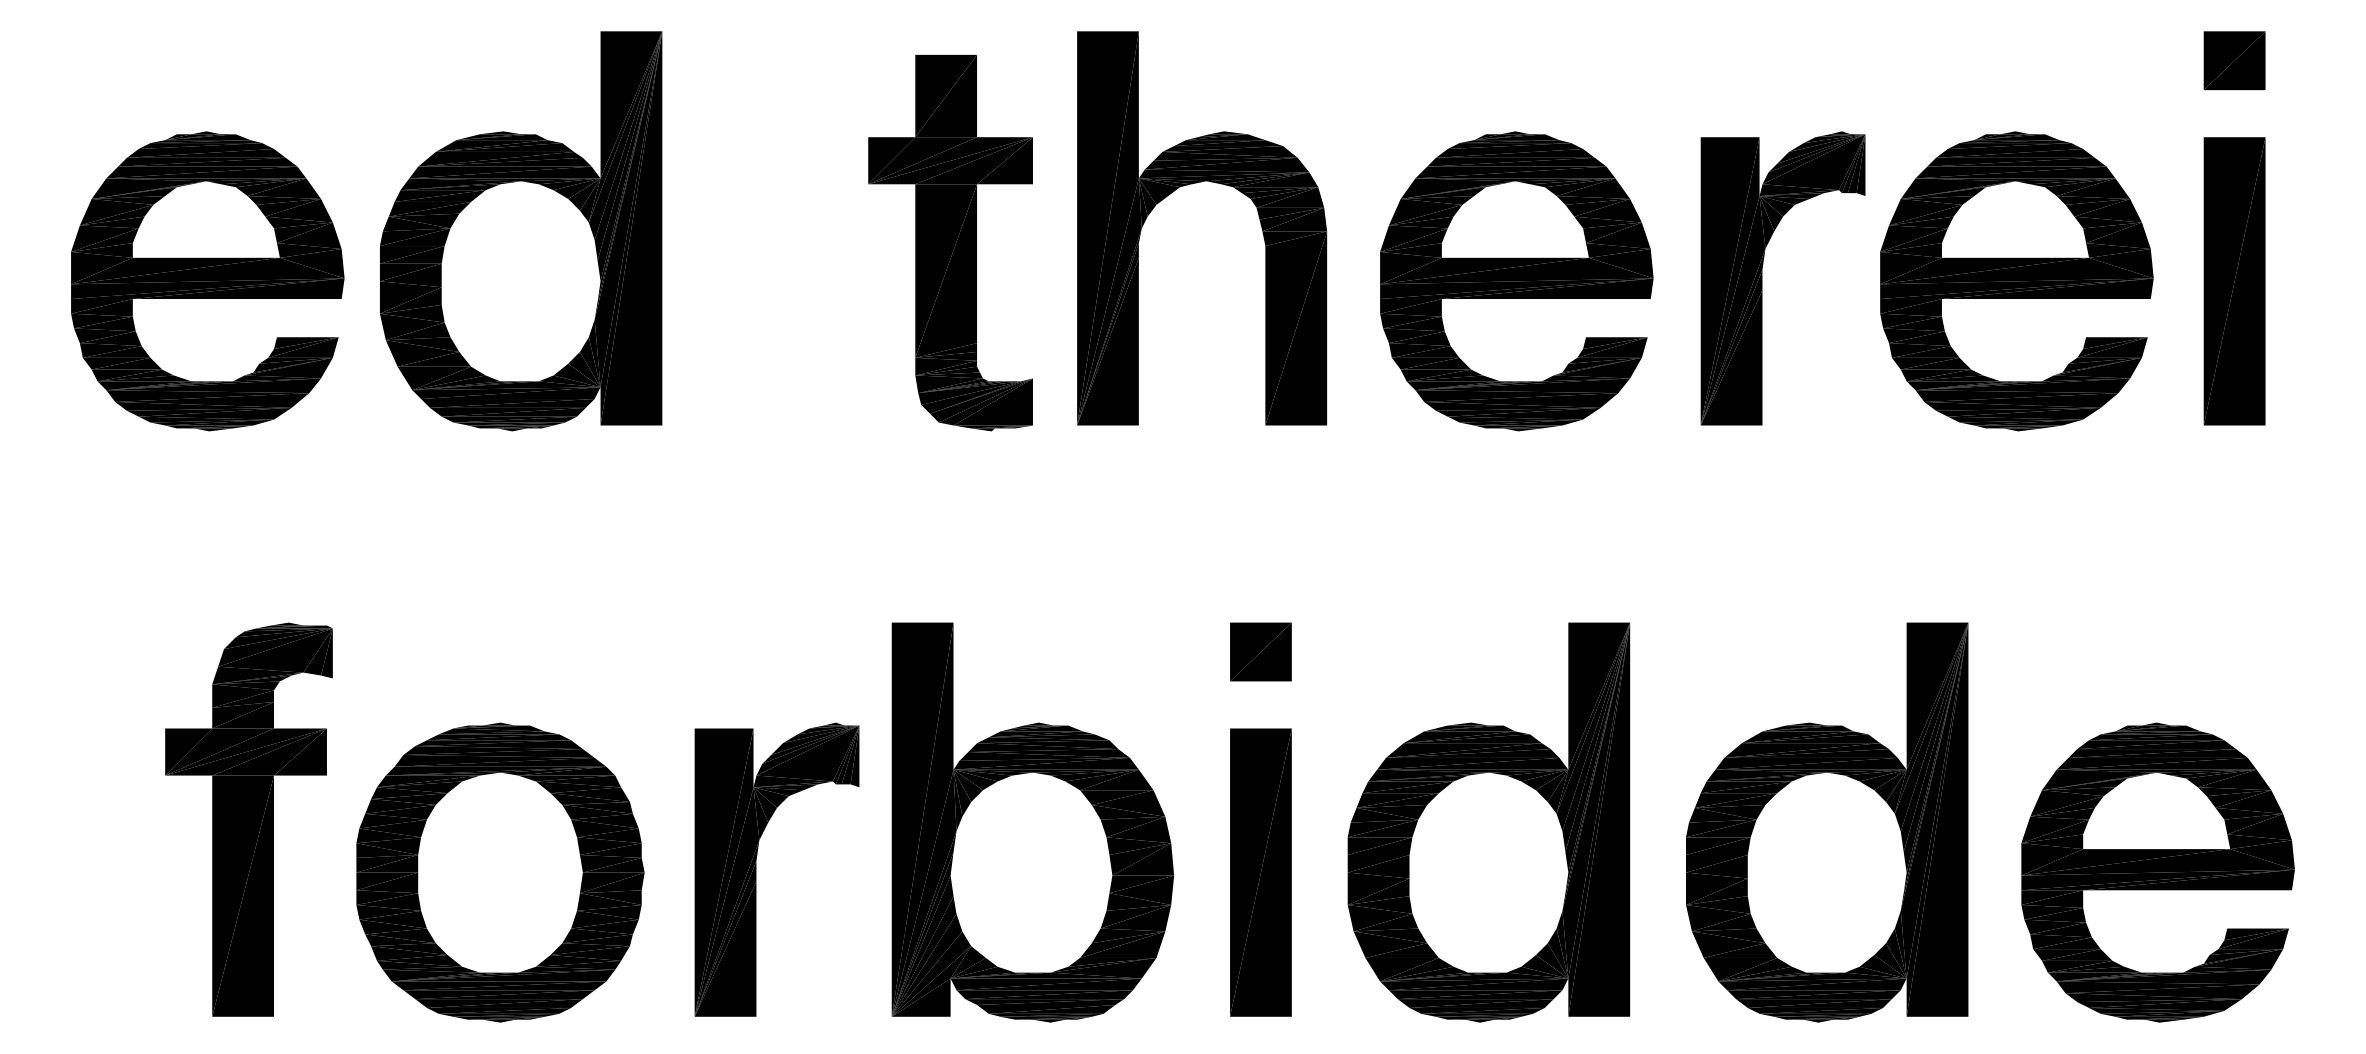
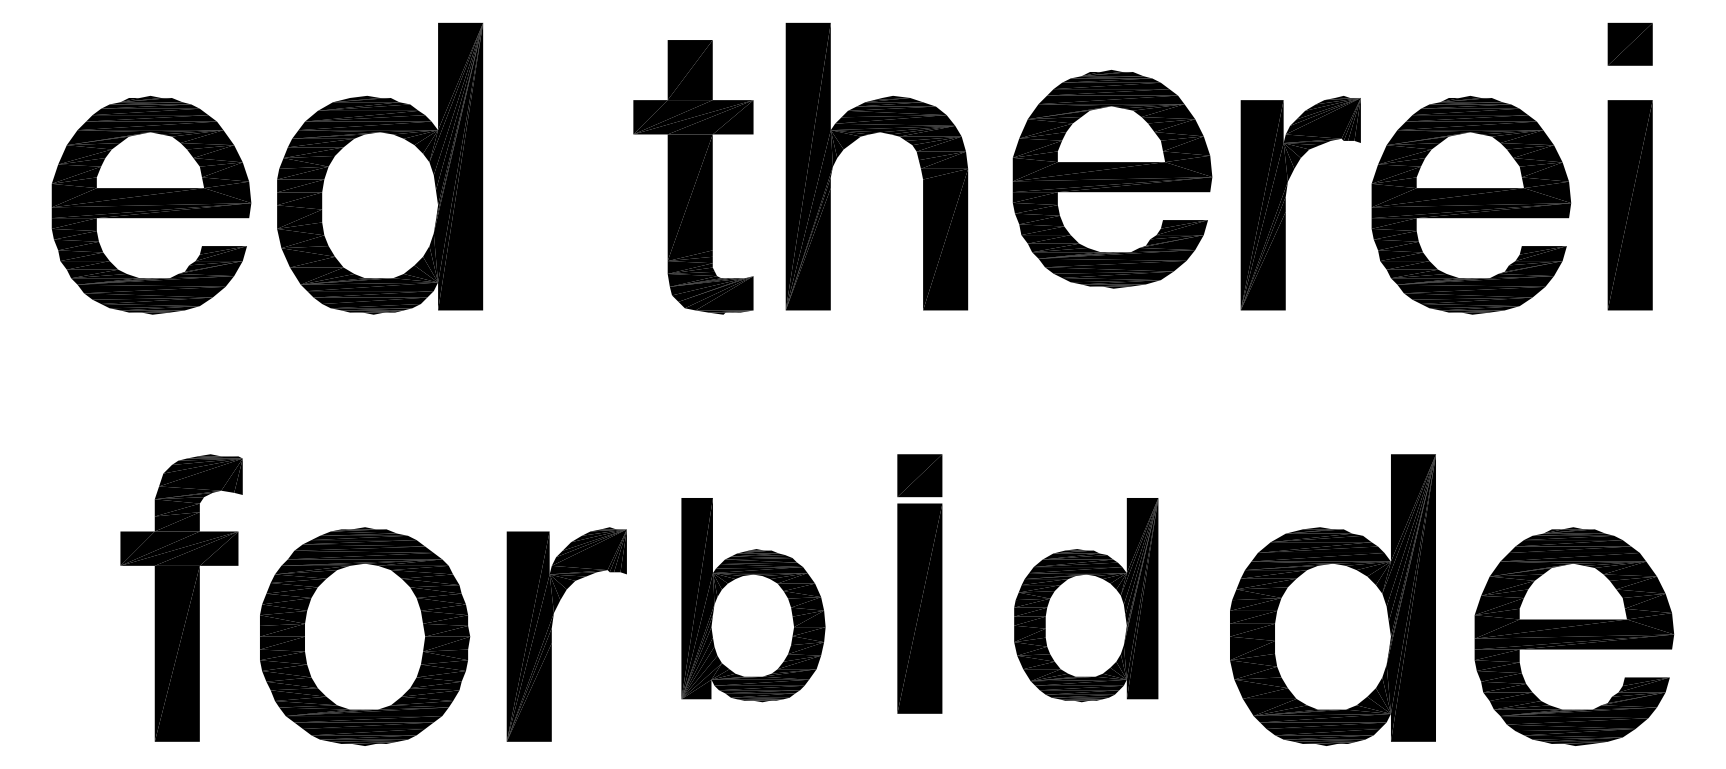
part: (1516, 281) -> (1112, 179), moved
part: (1032, 821) -> (753, 599), size x0.7
part: (1489, 821) -> (1086, 599), size x0.7
part: (1260, 872) -> (919, 608), moved

